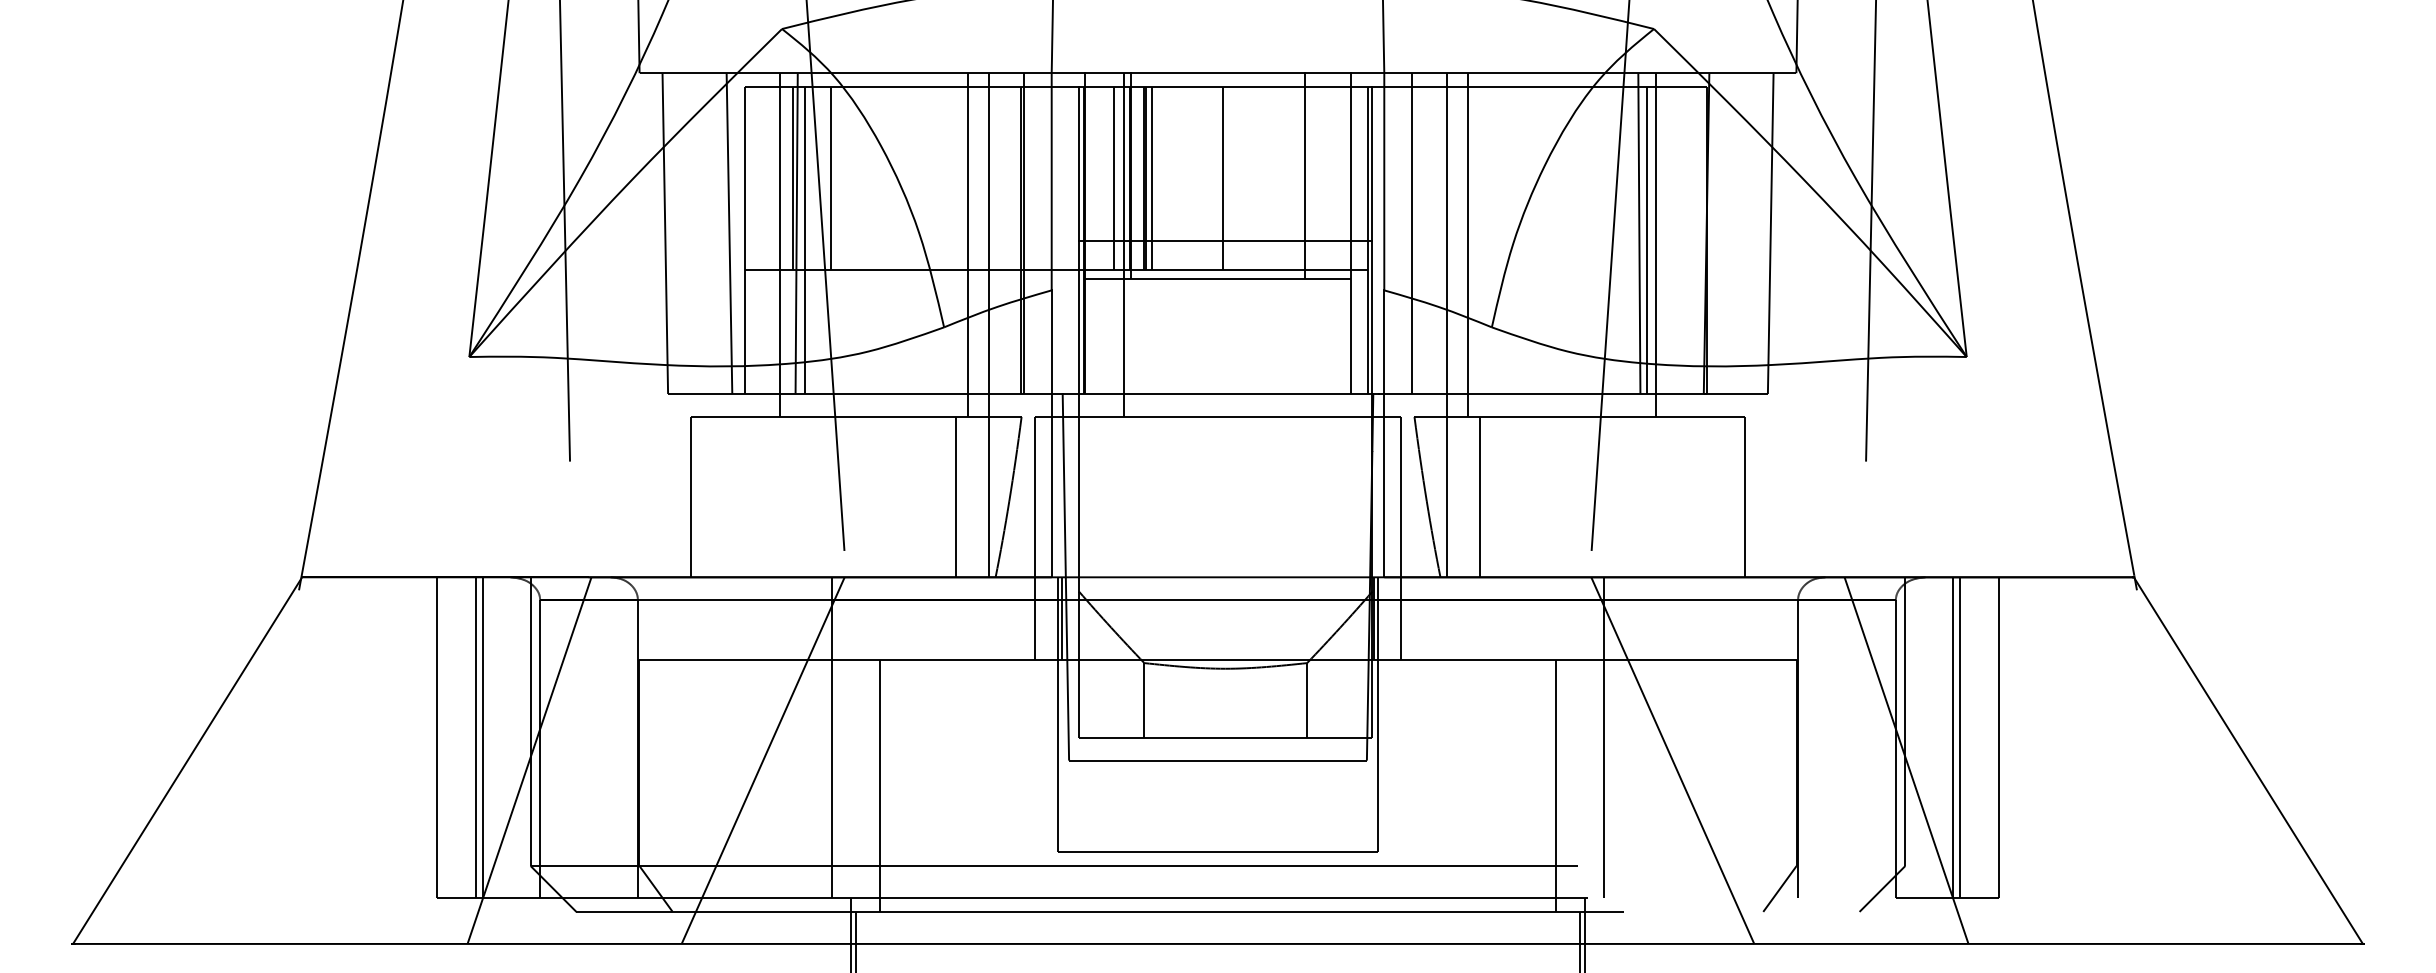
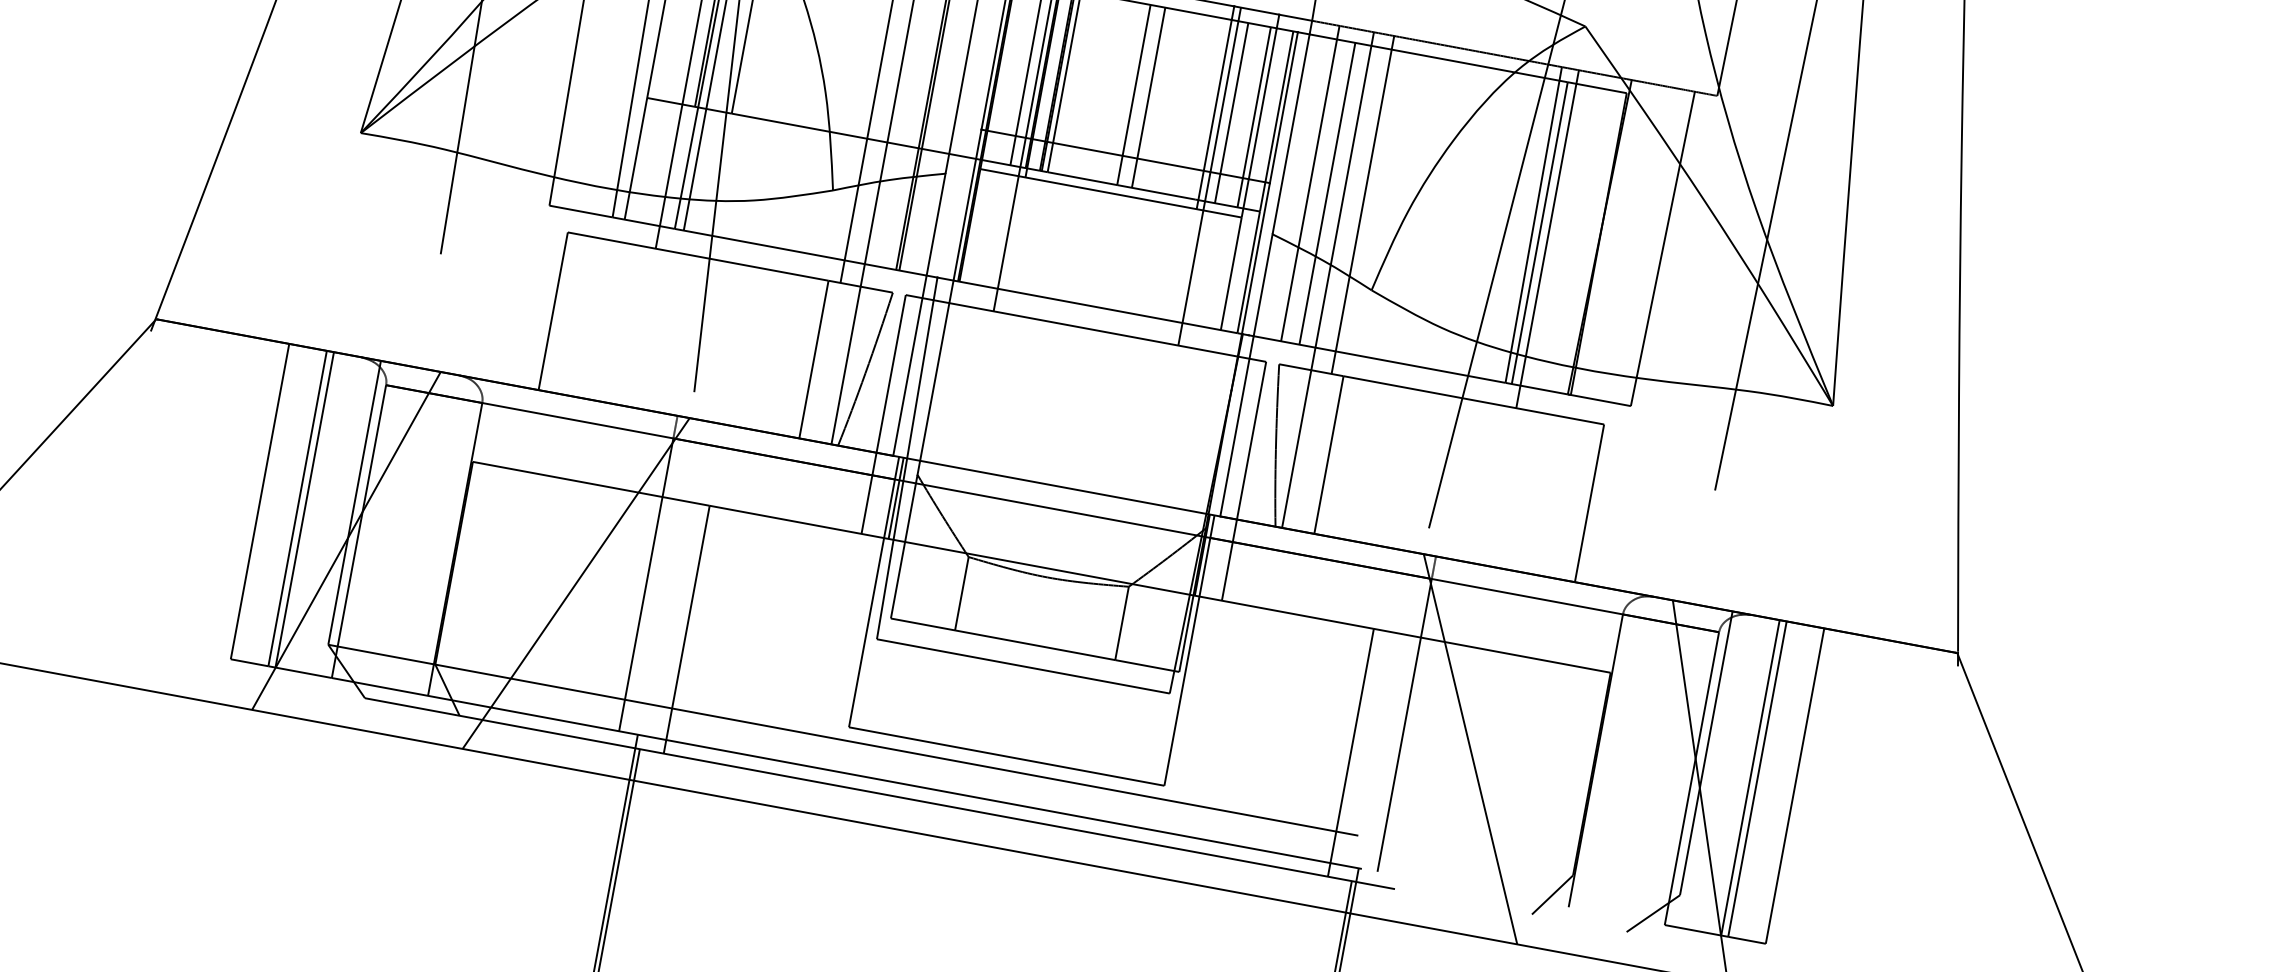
line: (1237, 178) -> (1148, 97), added
line: (1321, 178) -> (1231, 112), added
line: (1344, 178) -> (1253, 117), added
line: (1430, 240) -> (1327, 193), added
line: (1311, 244) -> (1209, 175), added

